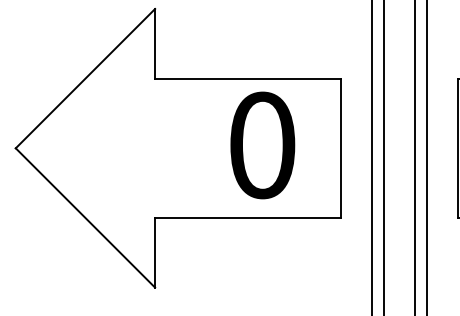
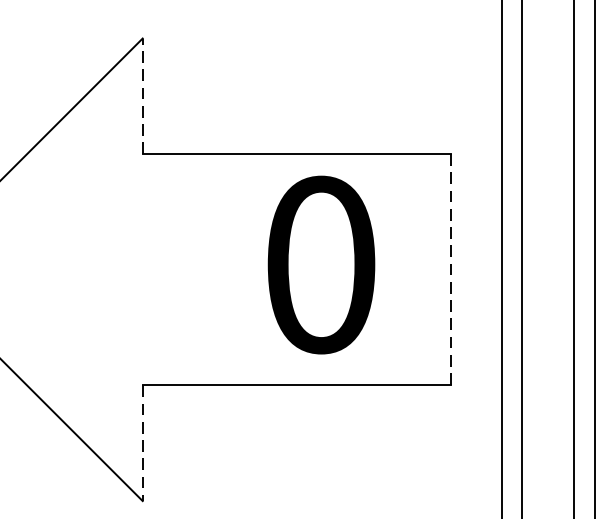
line: (155, 43) -> (143, 95), solid -> dashed
line: (340, 148) -> (450, 270), solid -> dashed
line: (155, 252) -> (143, 442), solid -> dashed

